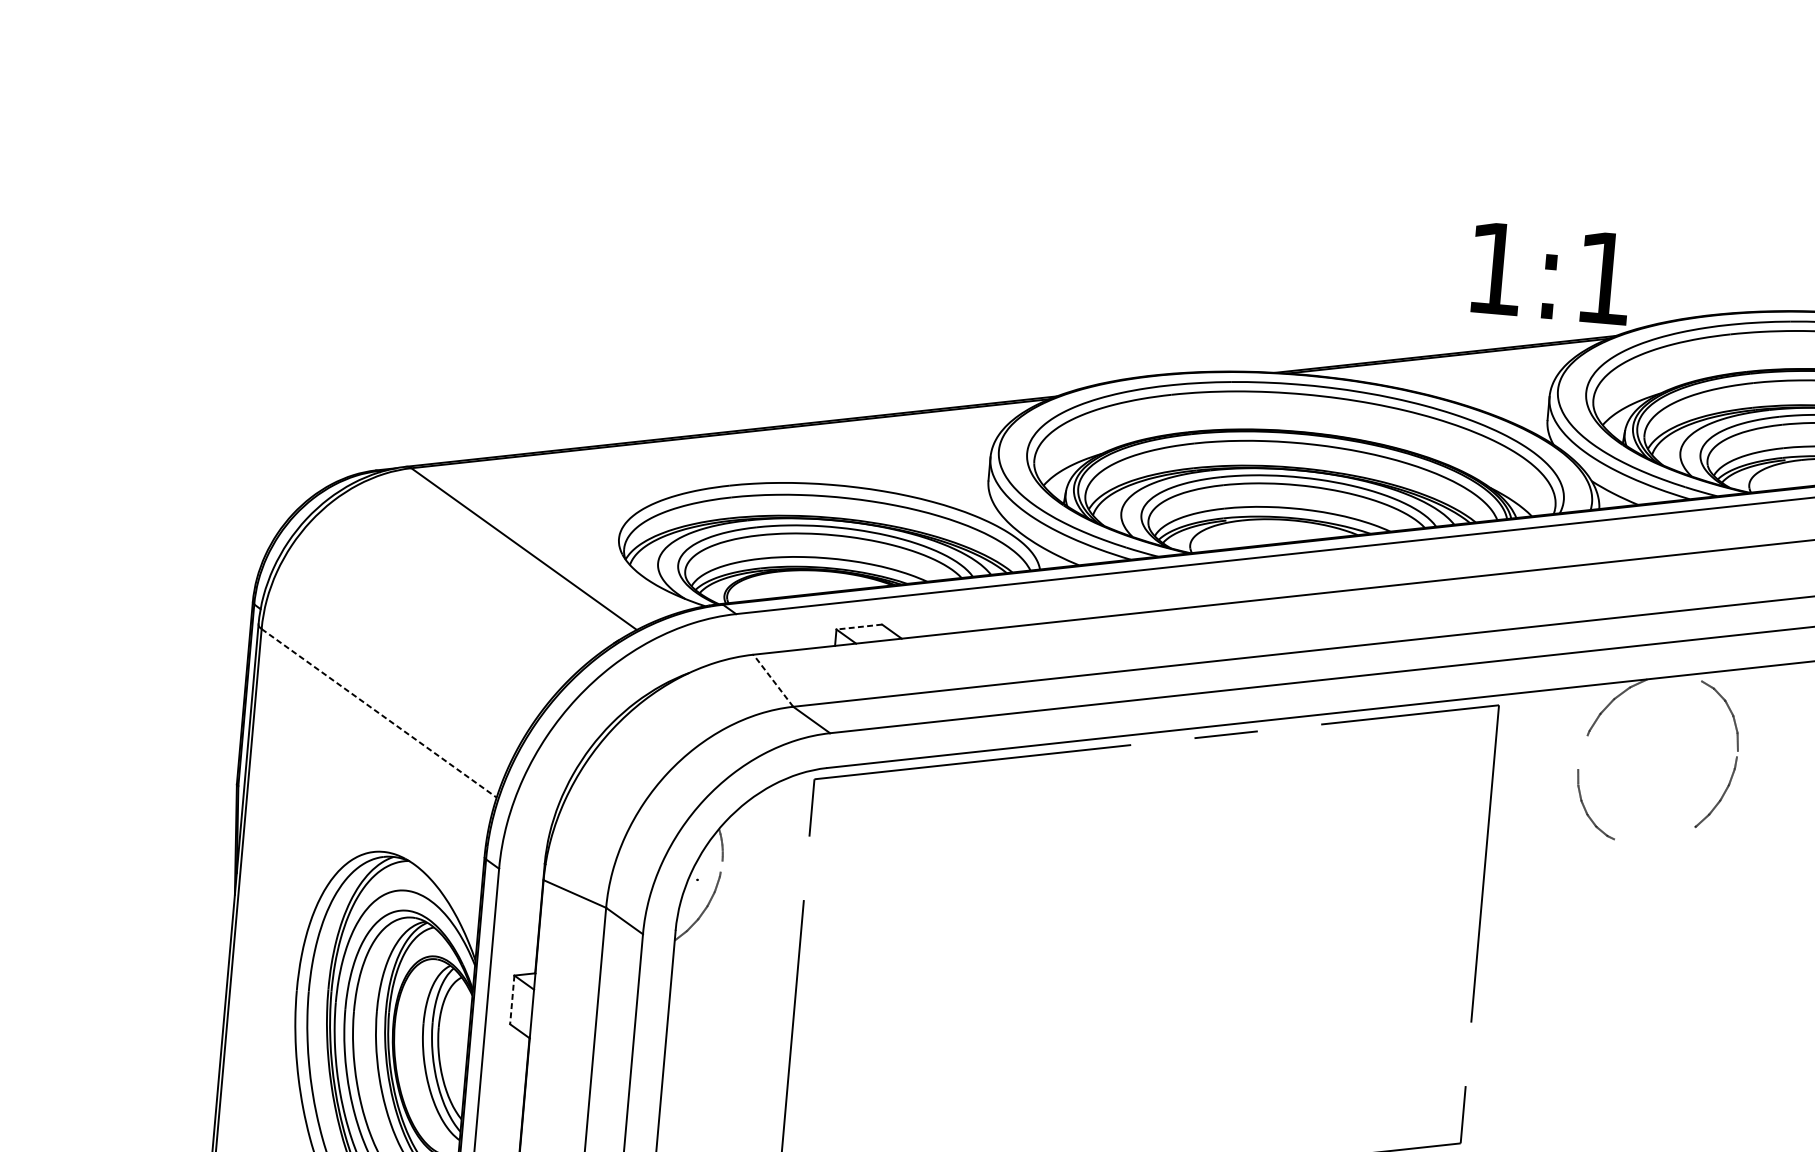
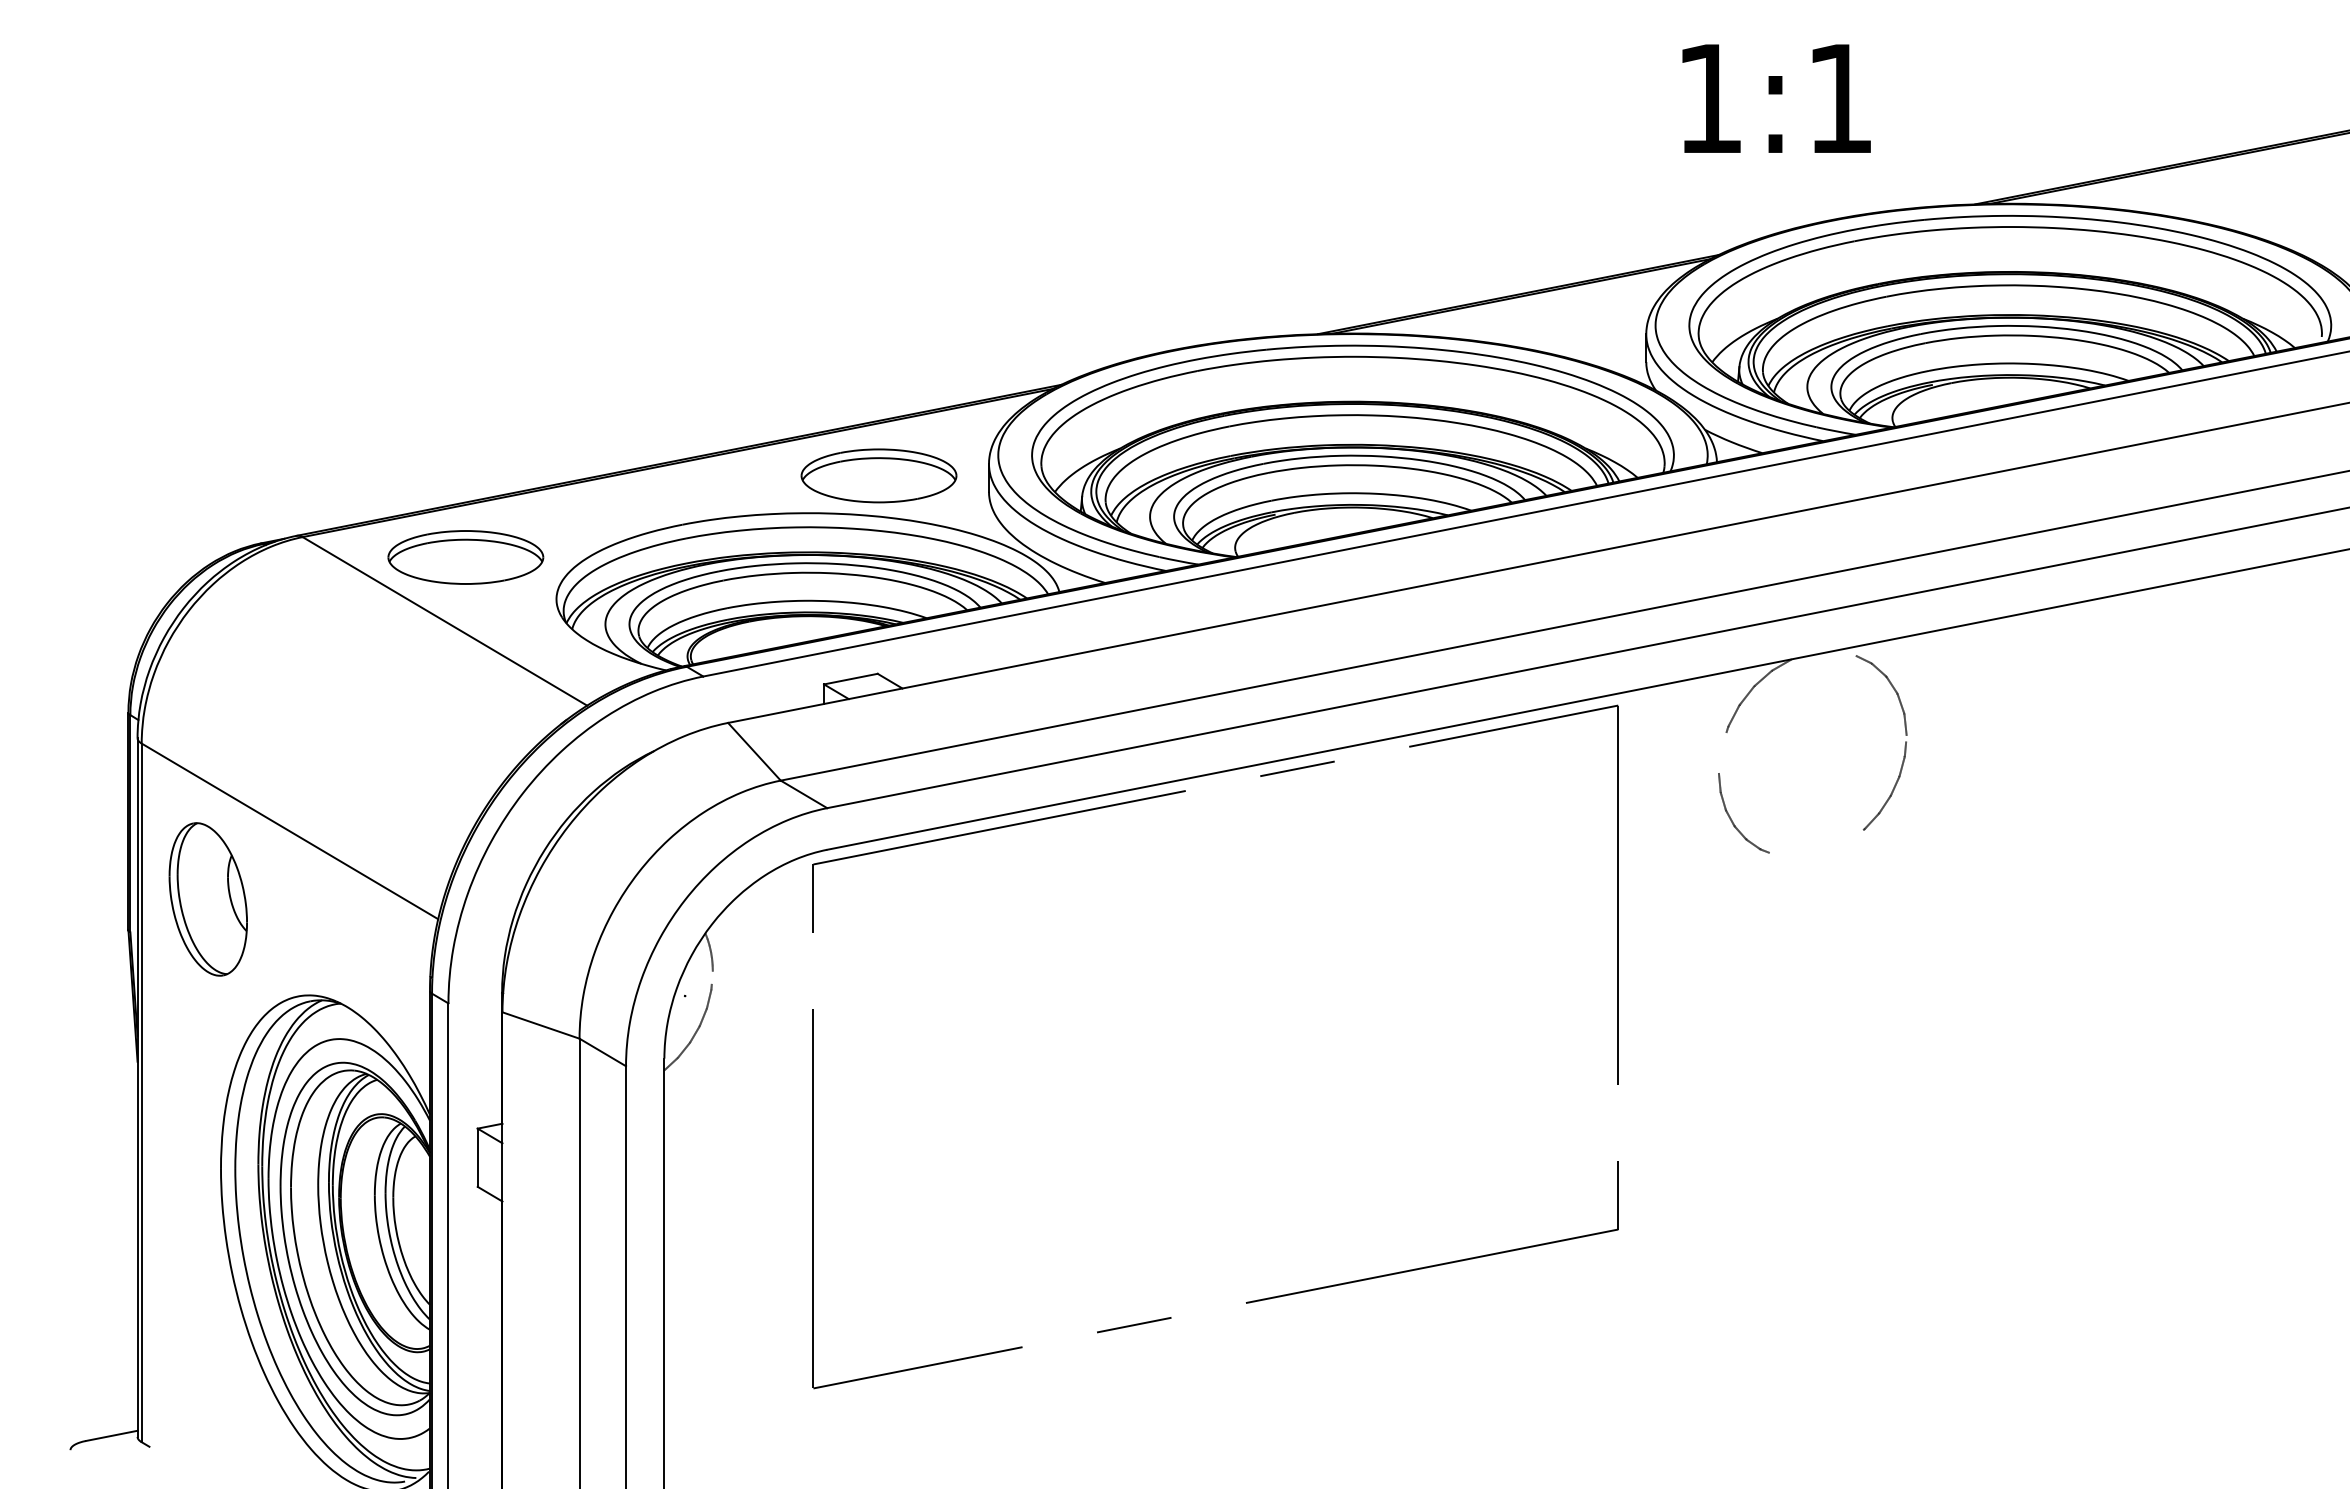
text: (1551, 273) -> (1776, 98), moved
part: (897, 458) -> (878, 475), added
part: (545, 497) -> (465, 557), added
line: (858, 627) -> (850, 679), dashed -> solid
line: (773, 680) -> (754, 751), dashed -> solid
line: (379, 713) -> (290, 831), dashed -> solid
part: (305, 764) -> (207, 899), added
line: (512, 1000) -> (477, 1158), dashed -> solid

